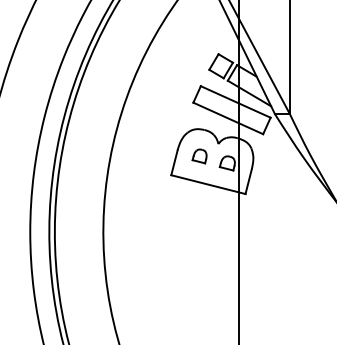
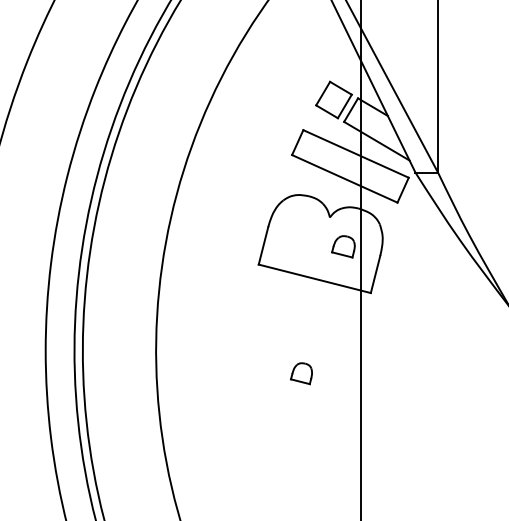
part: (199, 156) -> (301, 373), moved

